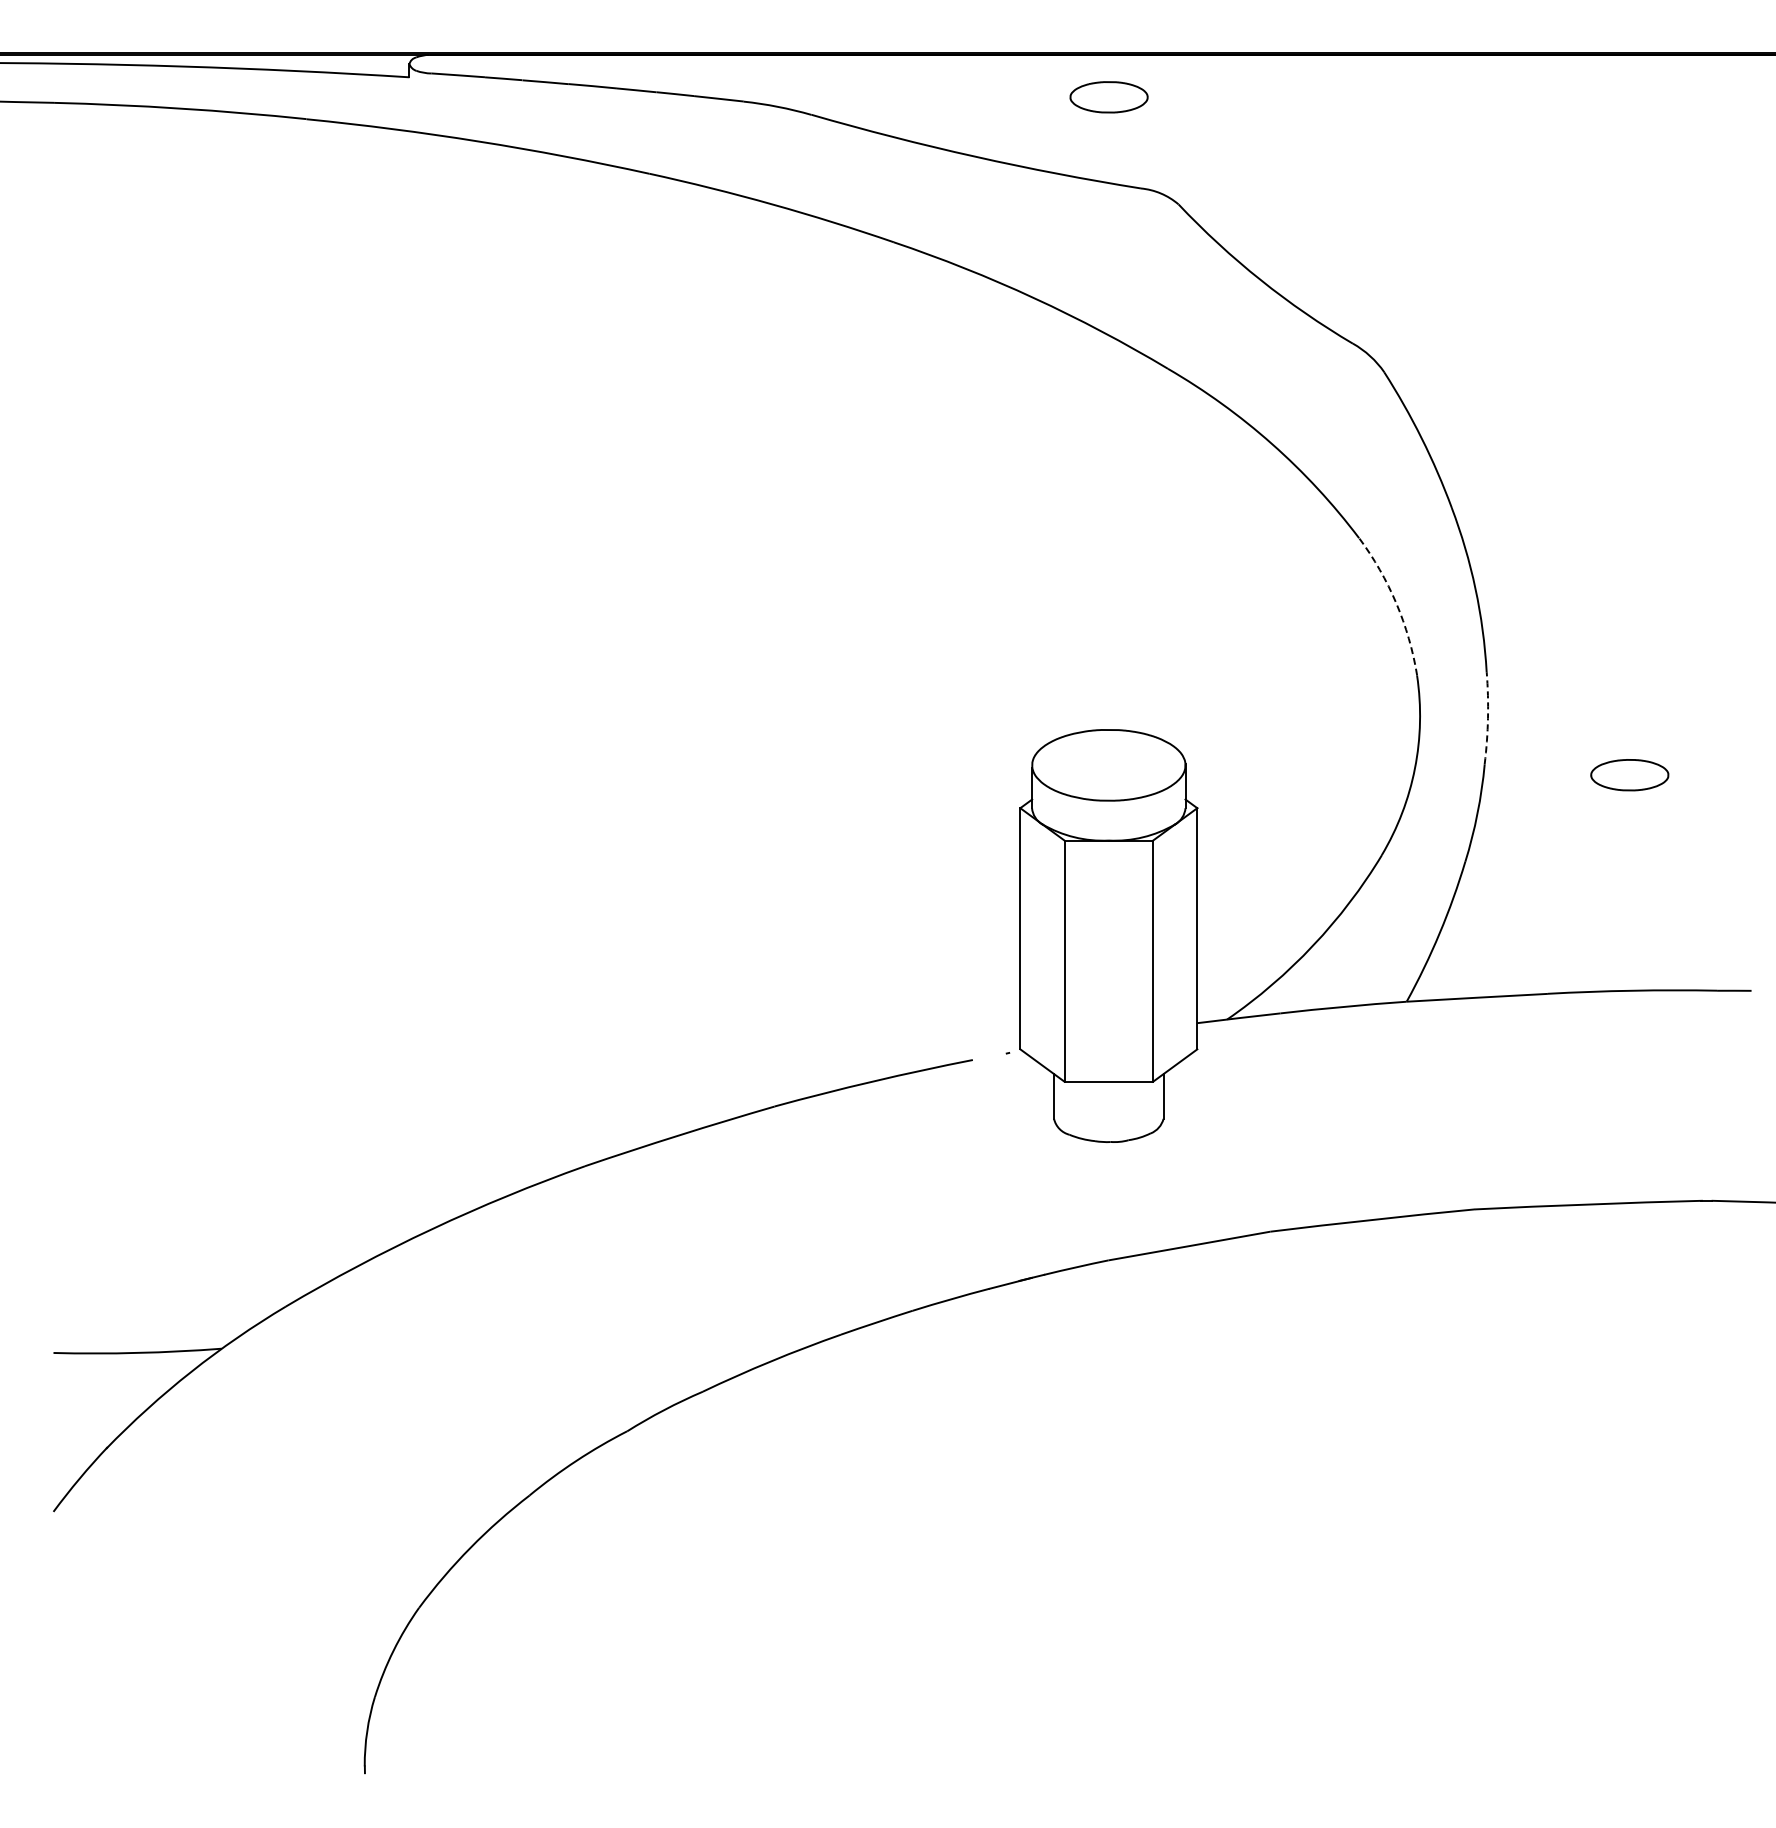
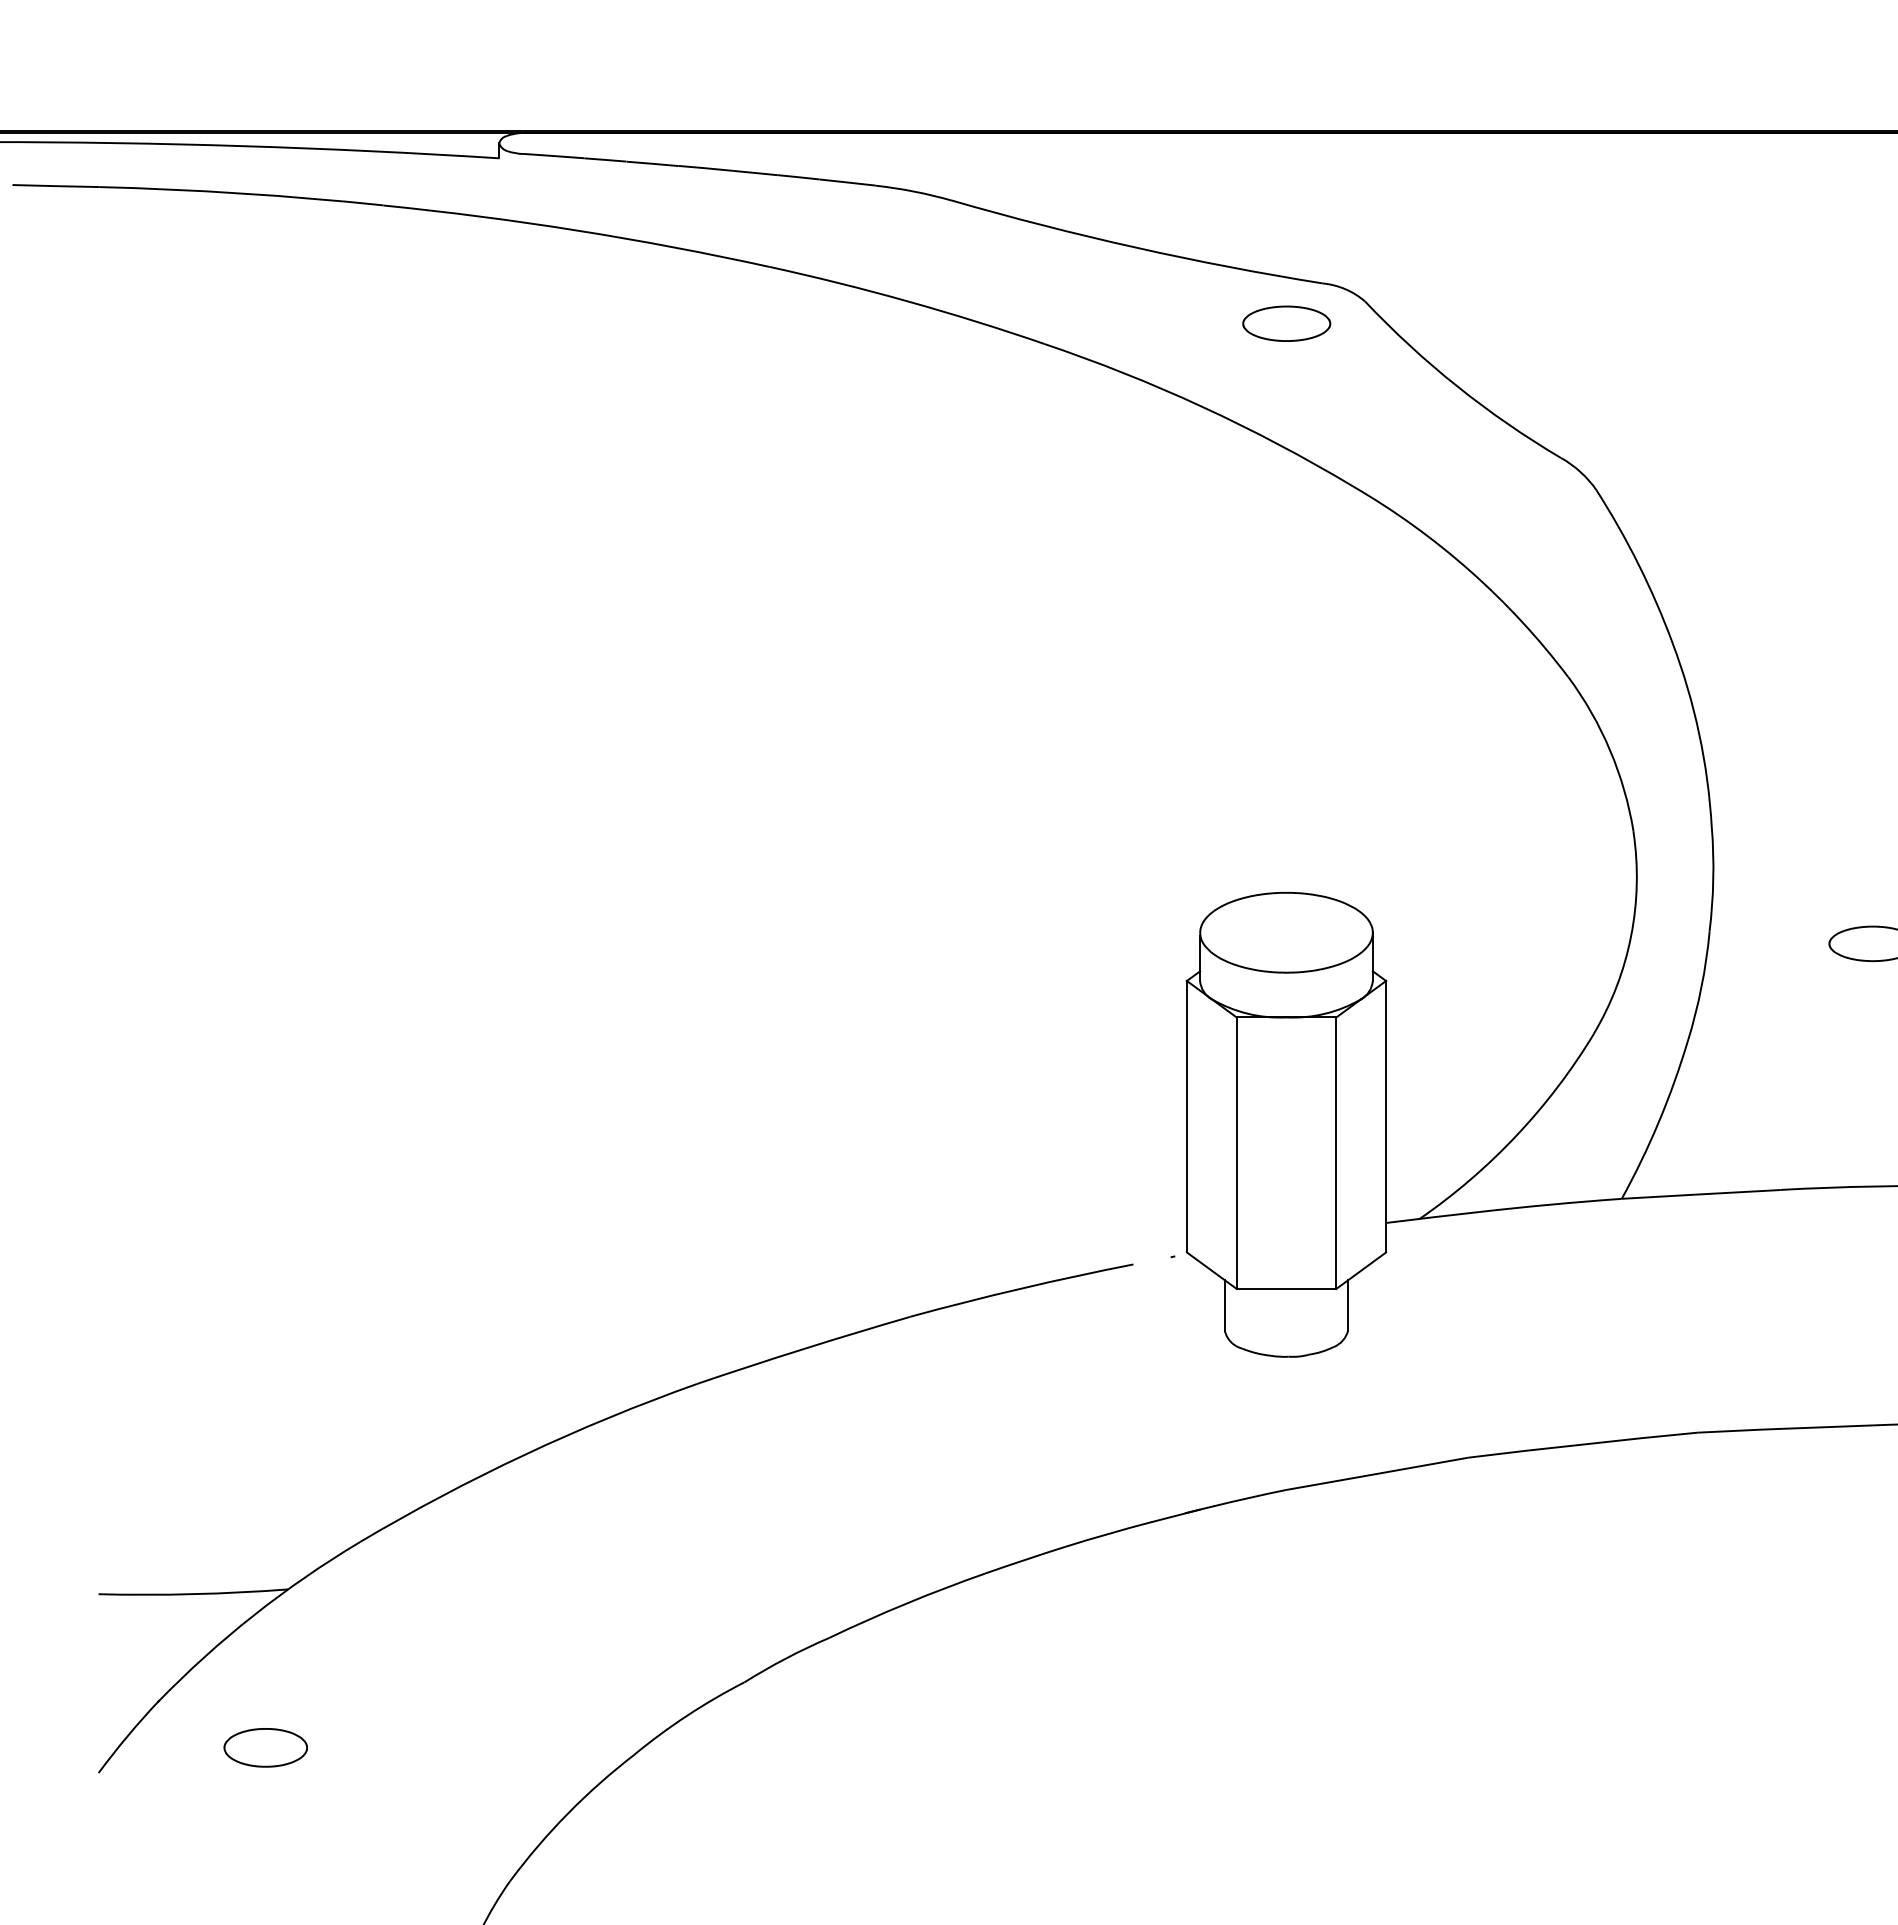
part: (1108, 97) -> (1286, 323), moved
arc: (1396, 603) -> (1610, 750), dashed -> solid
arc: (1488, 718) -> (1713, 880), dashed -> solid
part: (201, 1489) -> (265, 1747), added

